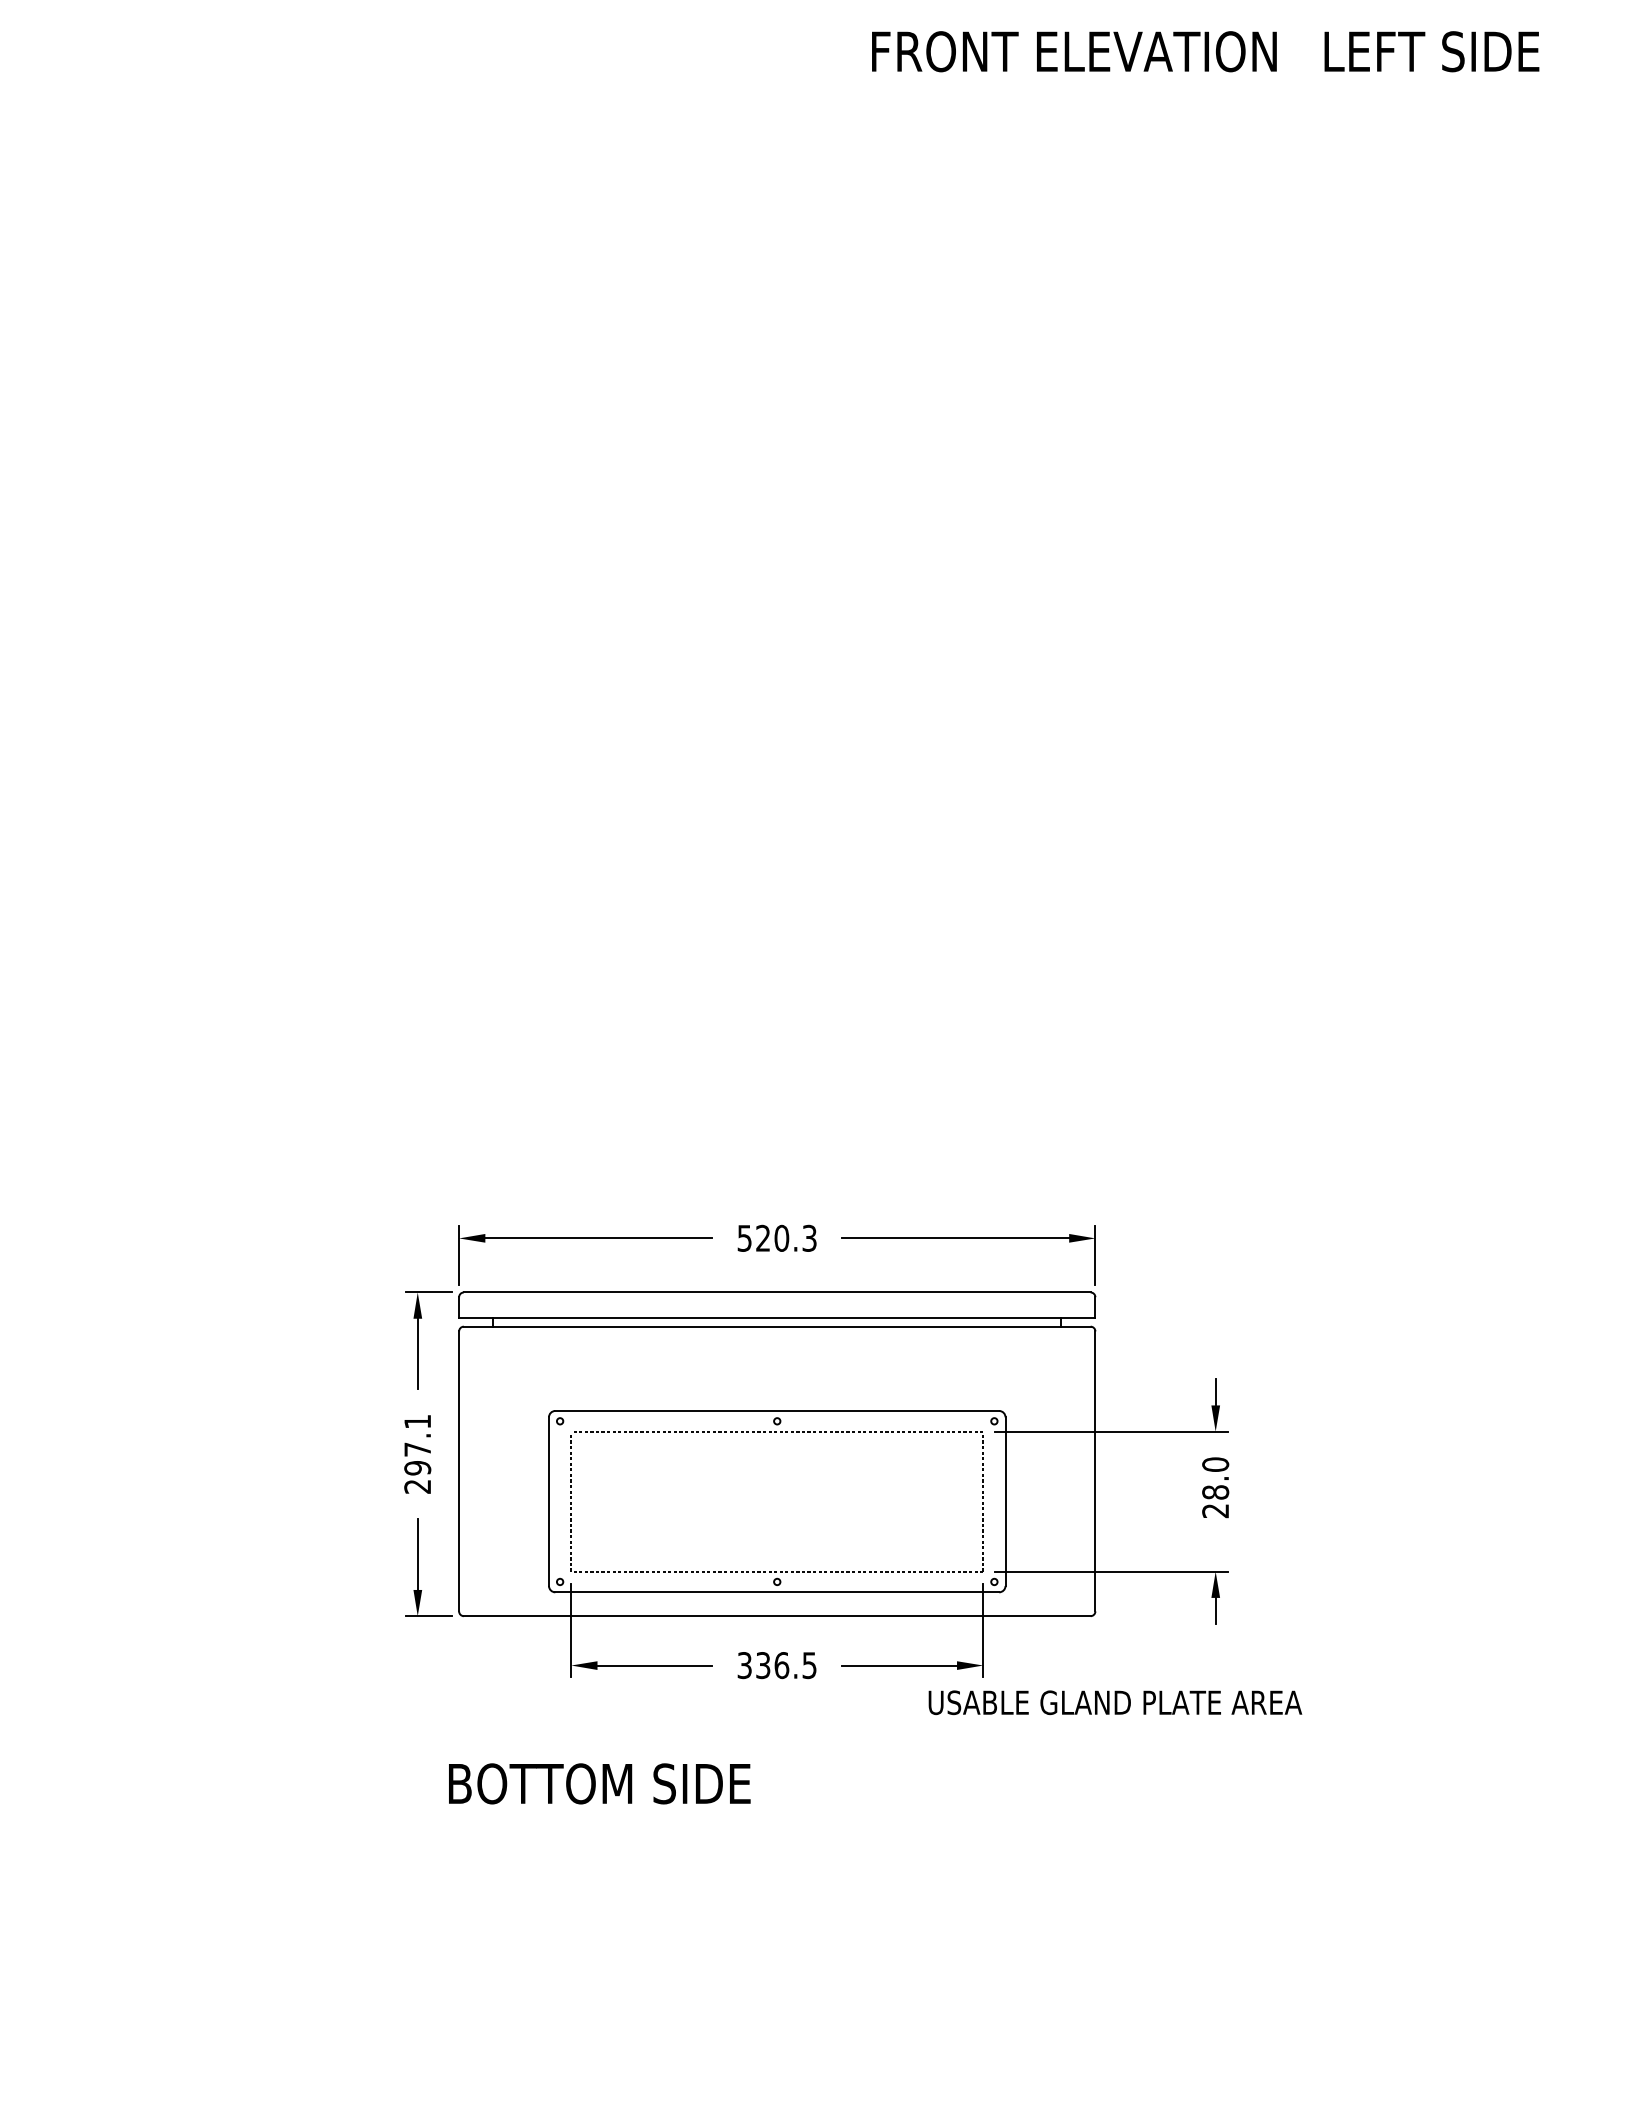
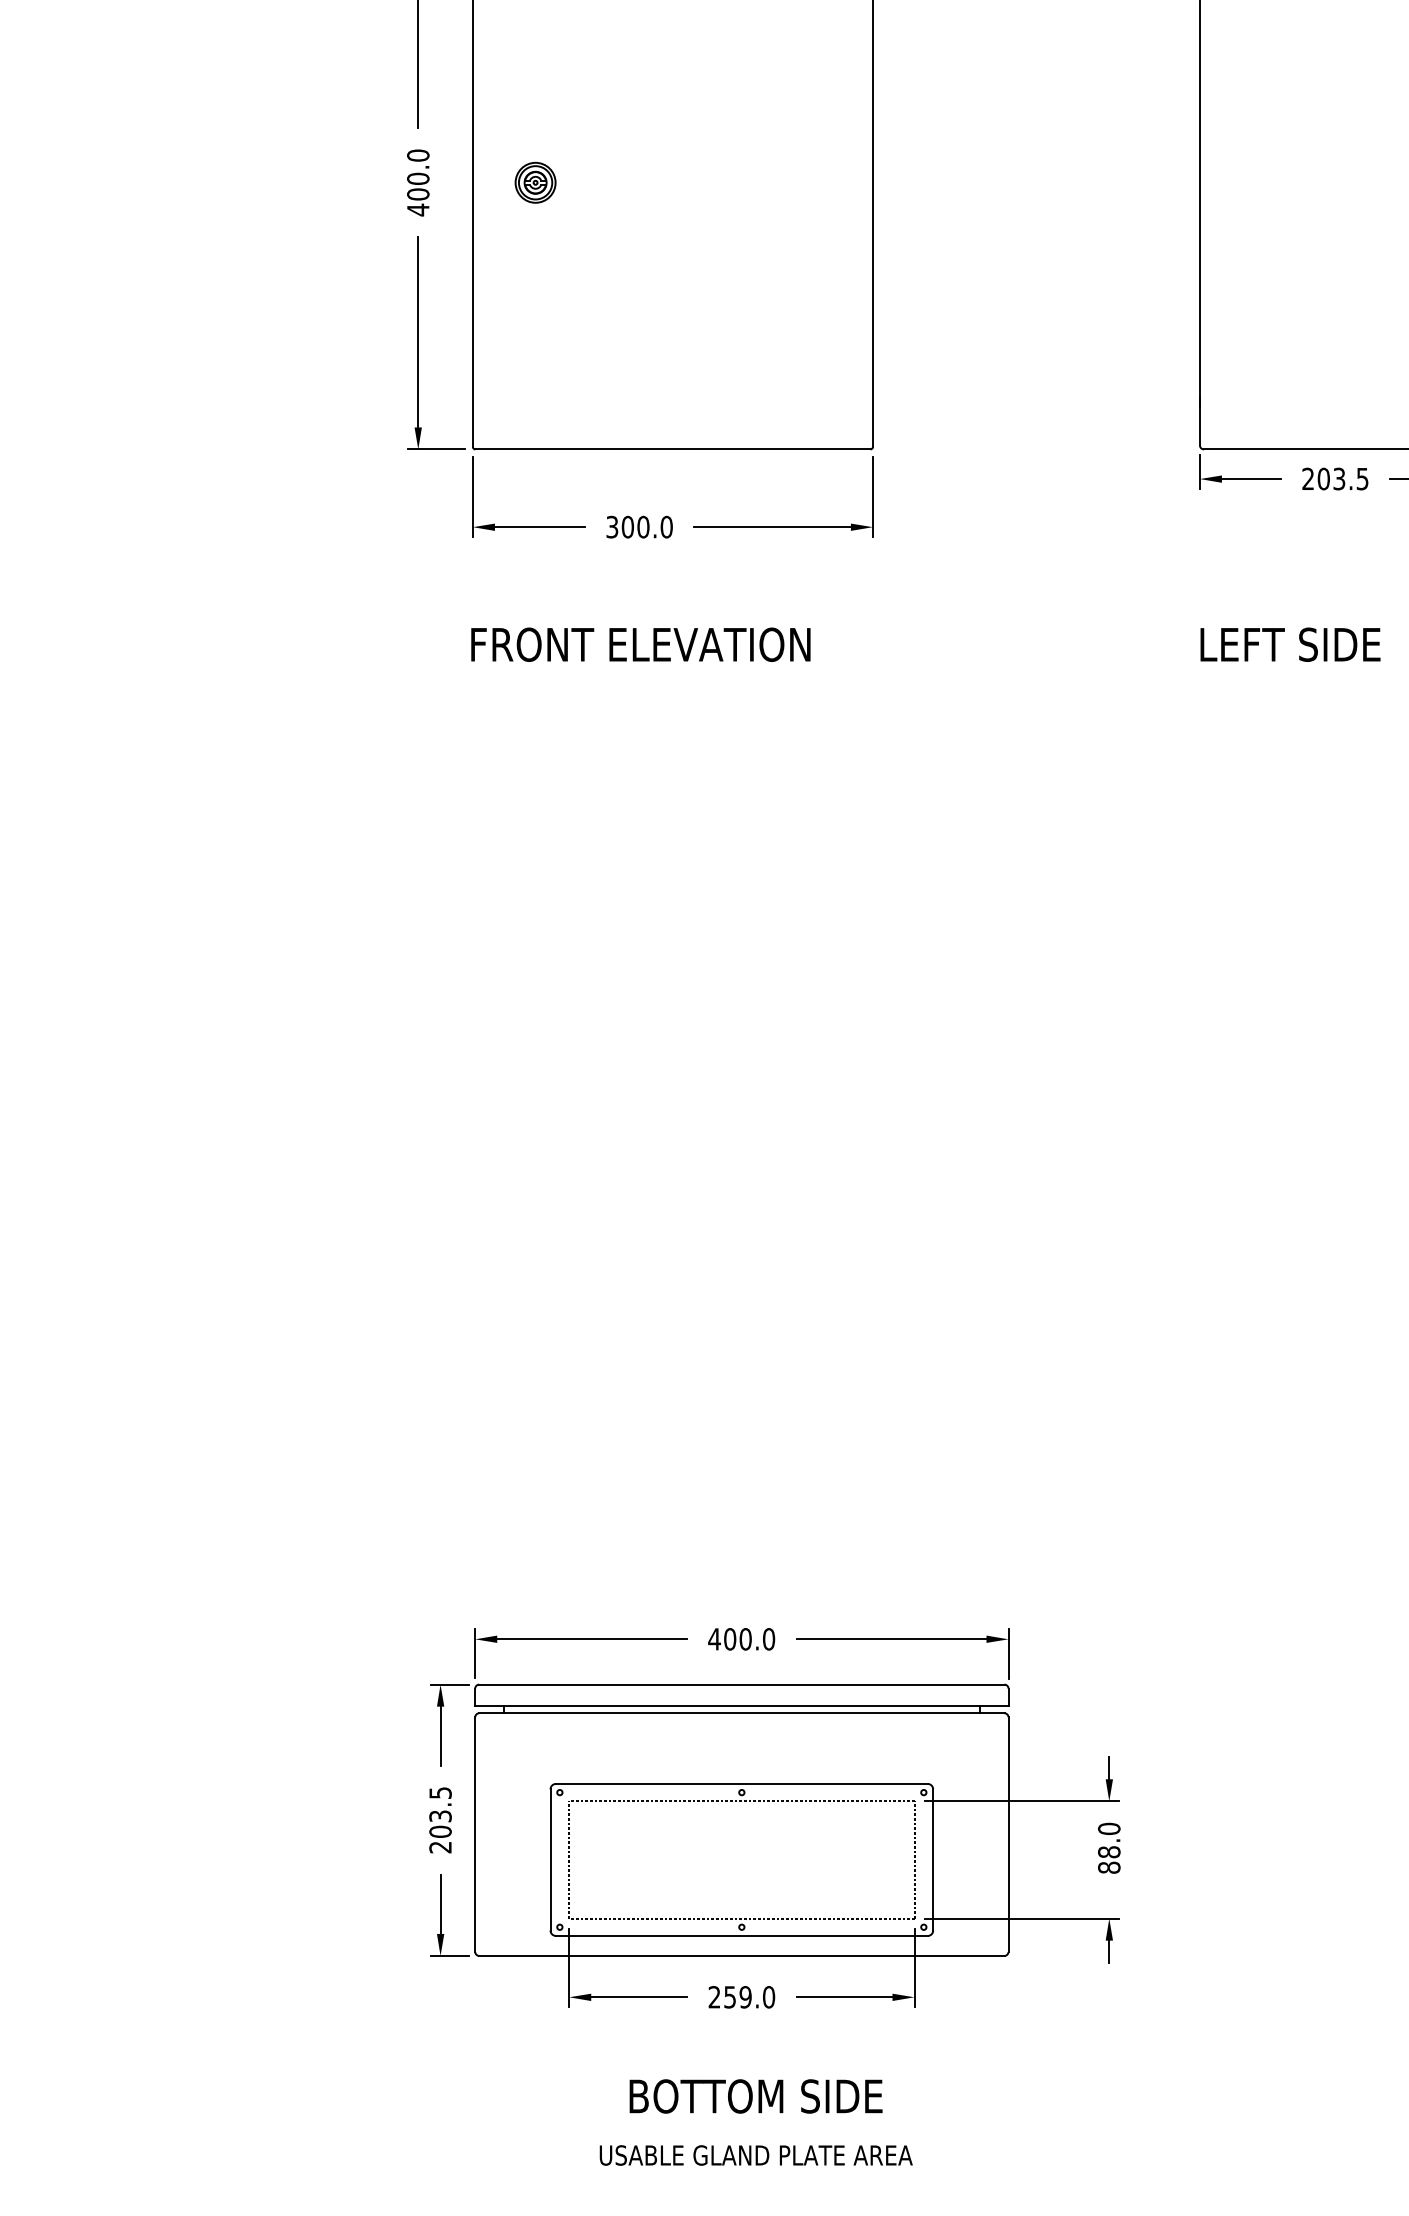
text: (1073, 51) -> (640, 644), moved
text: (776, 1238) -> (741, 1639), 520.3 -> 400.0
text: (417, 1445) -> (440, 1812), 297.1 -> 203.5
text: (1215, 1510) -> (1109, 1867), 28.0 -> 88.0
text: (776, 1665) -> (741, 1997), 336.5 -> 259.0
text: (1114, 1702) -> (755, 2155), moved
text: (599, 1783) -> (755, 2096), moved

